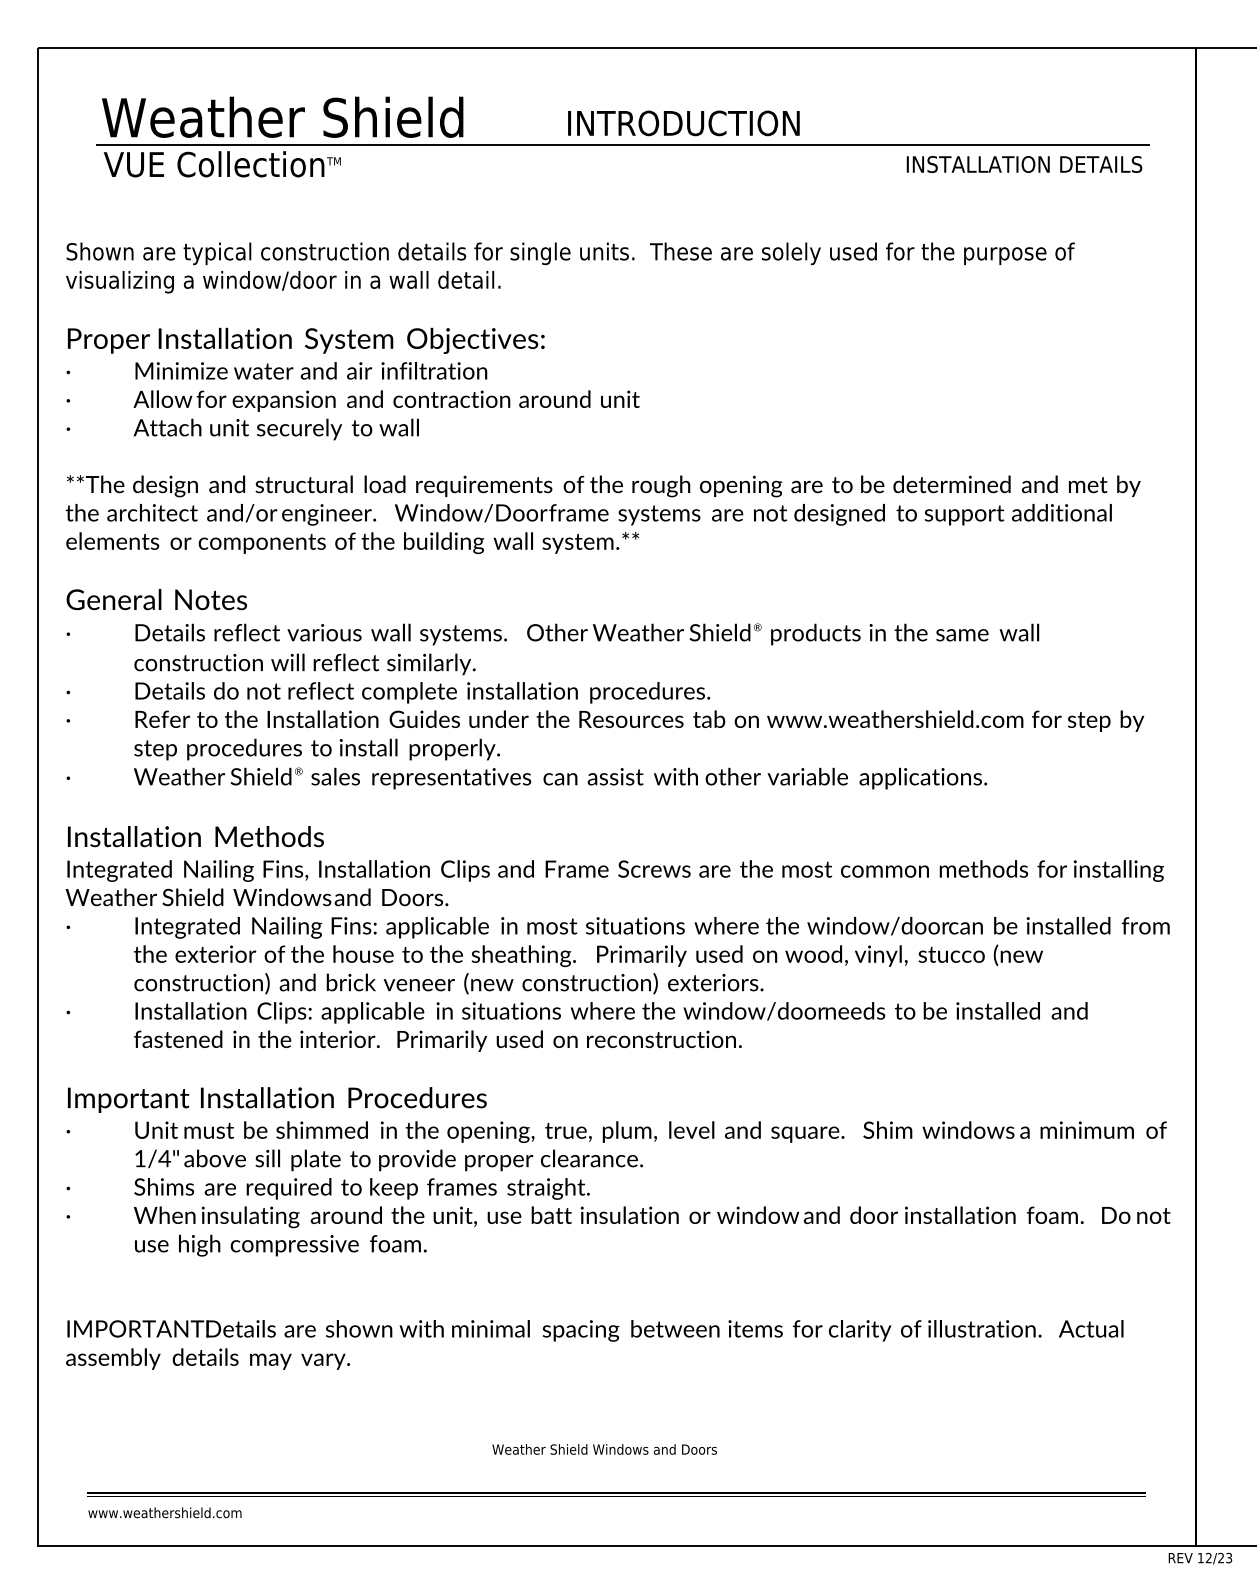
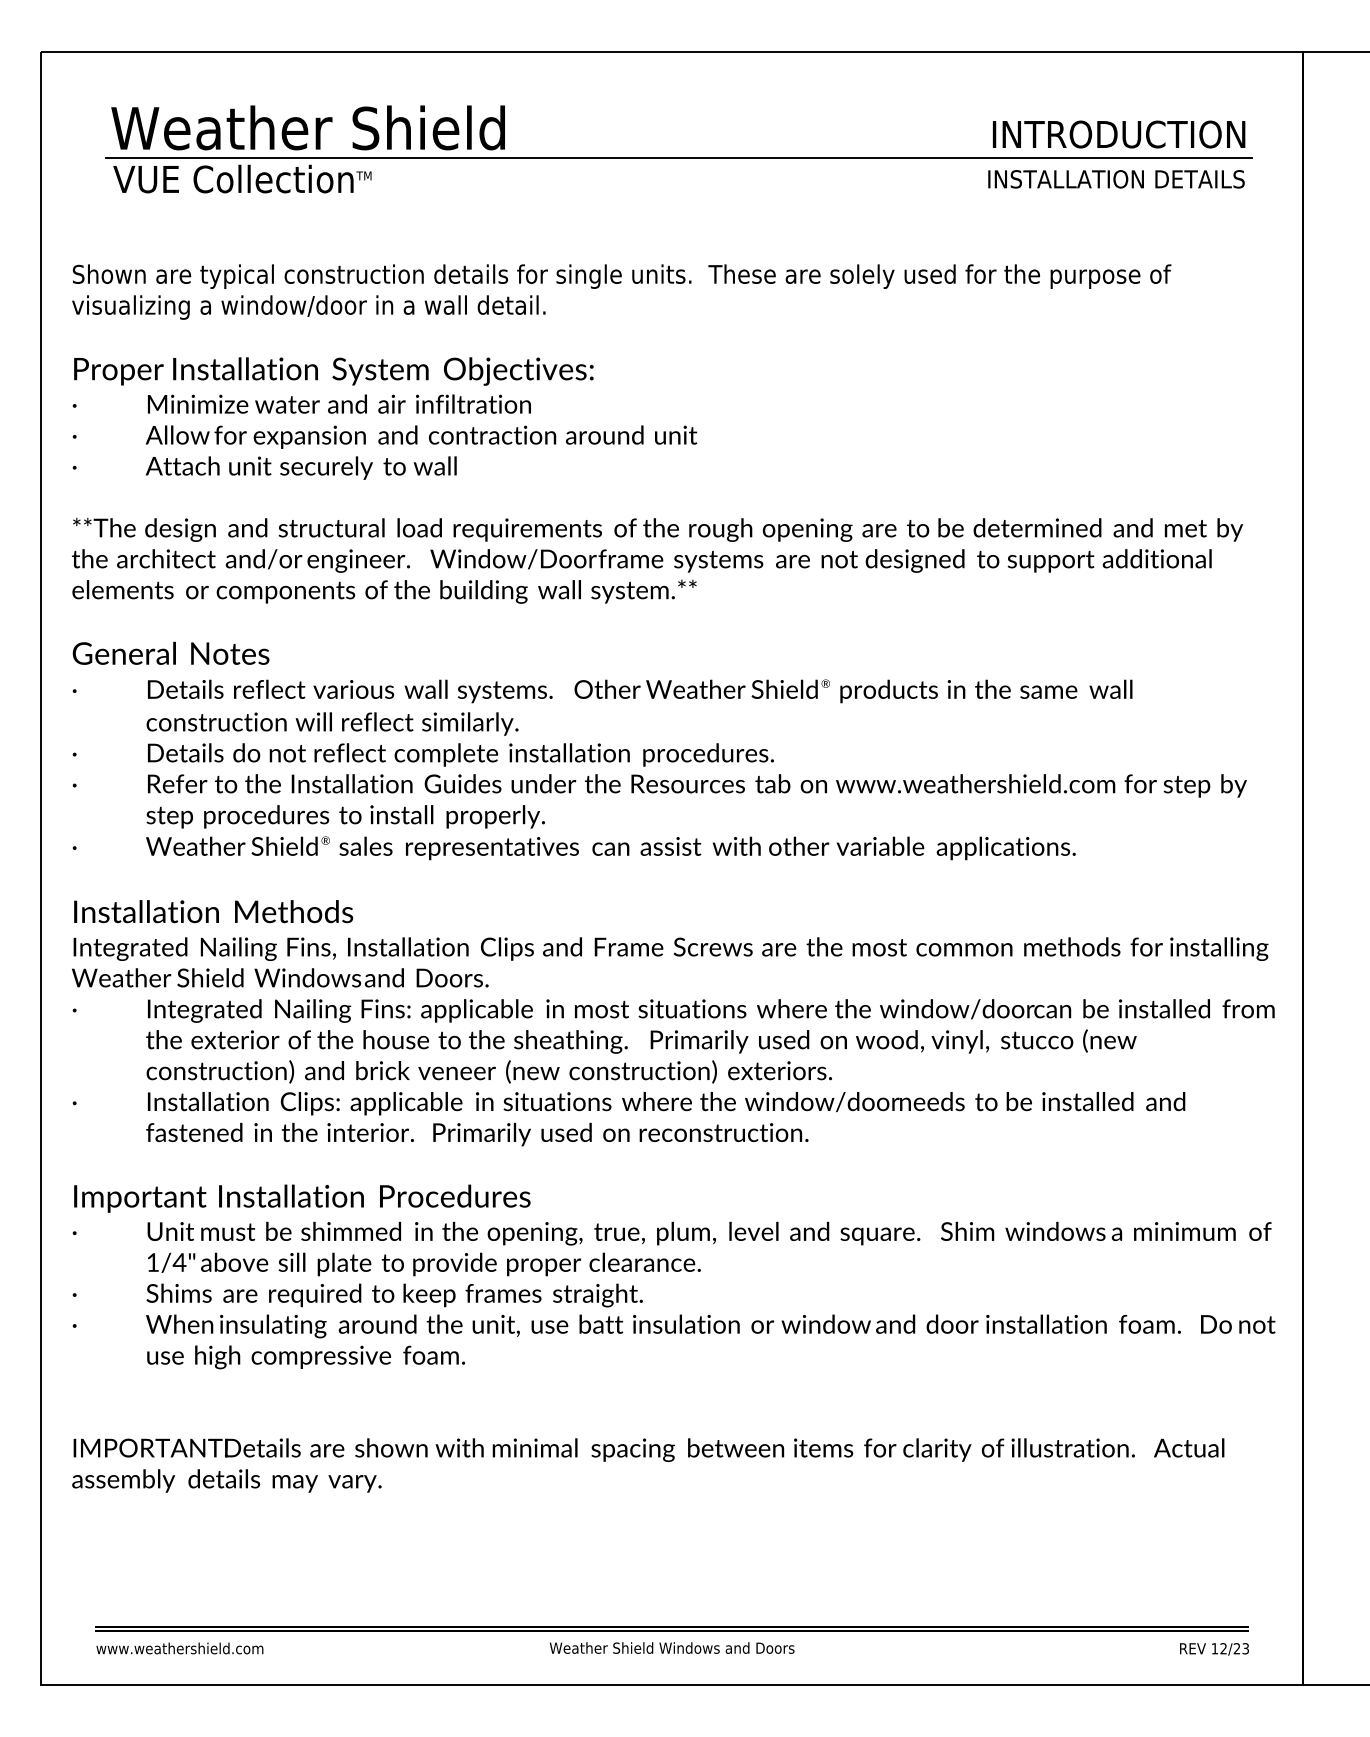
text: (683, 123) -> (1118, 134), moved
text: (604, 1449) -> (671, 1648), moved
text: (1200, 1558) -> (1214, 1649), moved

